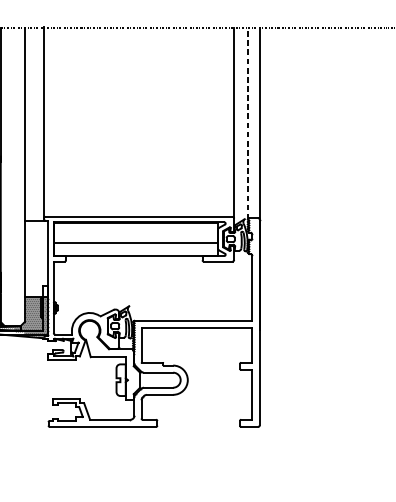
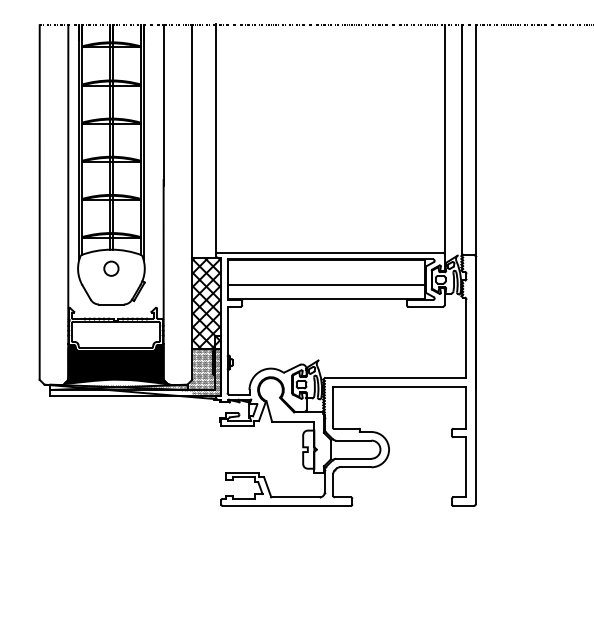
line: (247, 123) -> (461, 140), dashed -> solid
hatch: (36, 258) -> (206, 302), added

